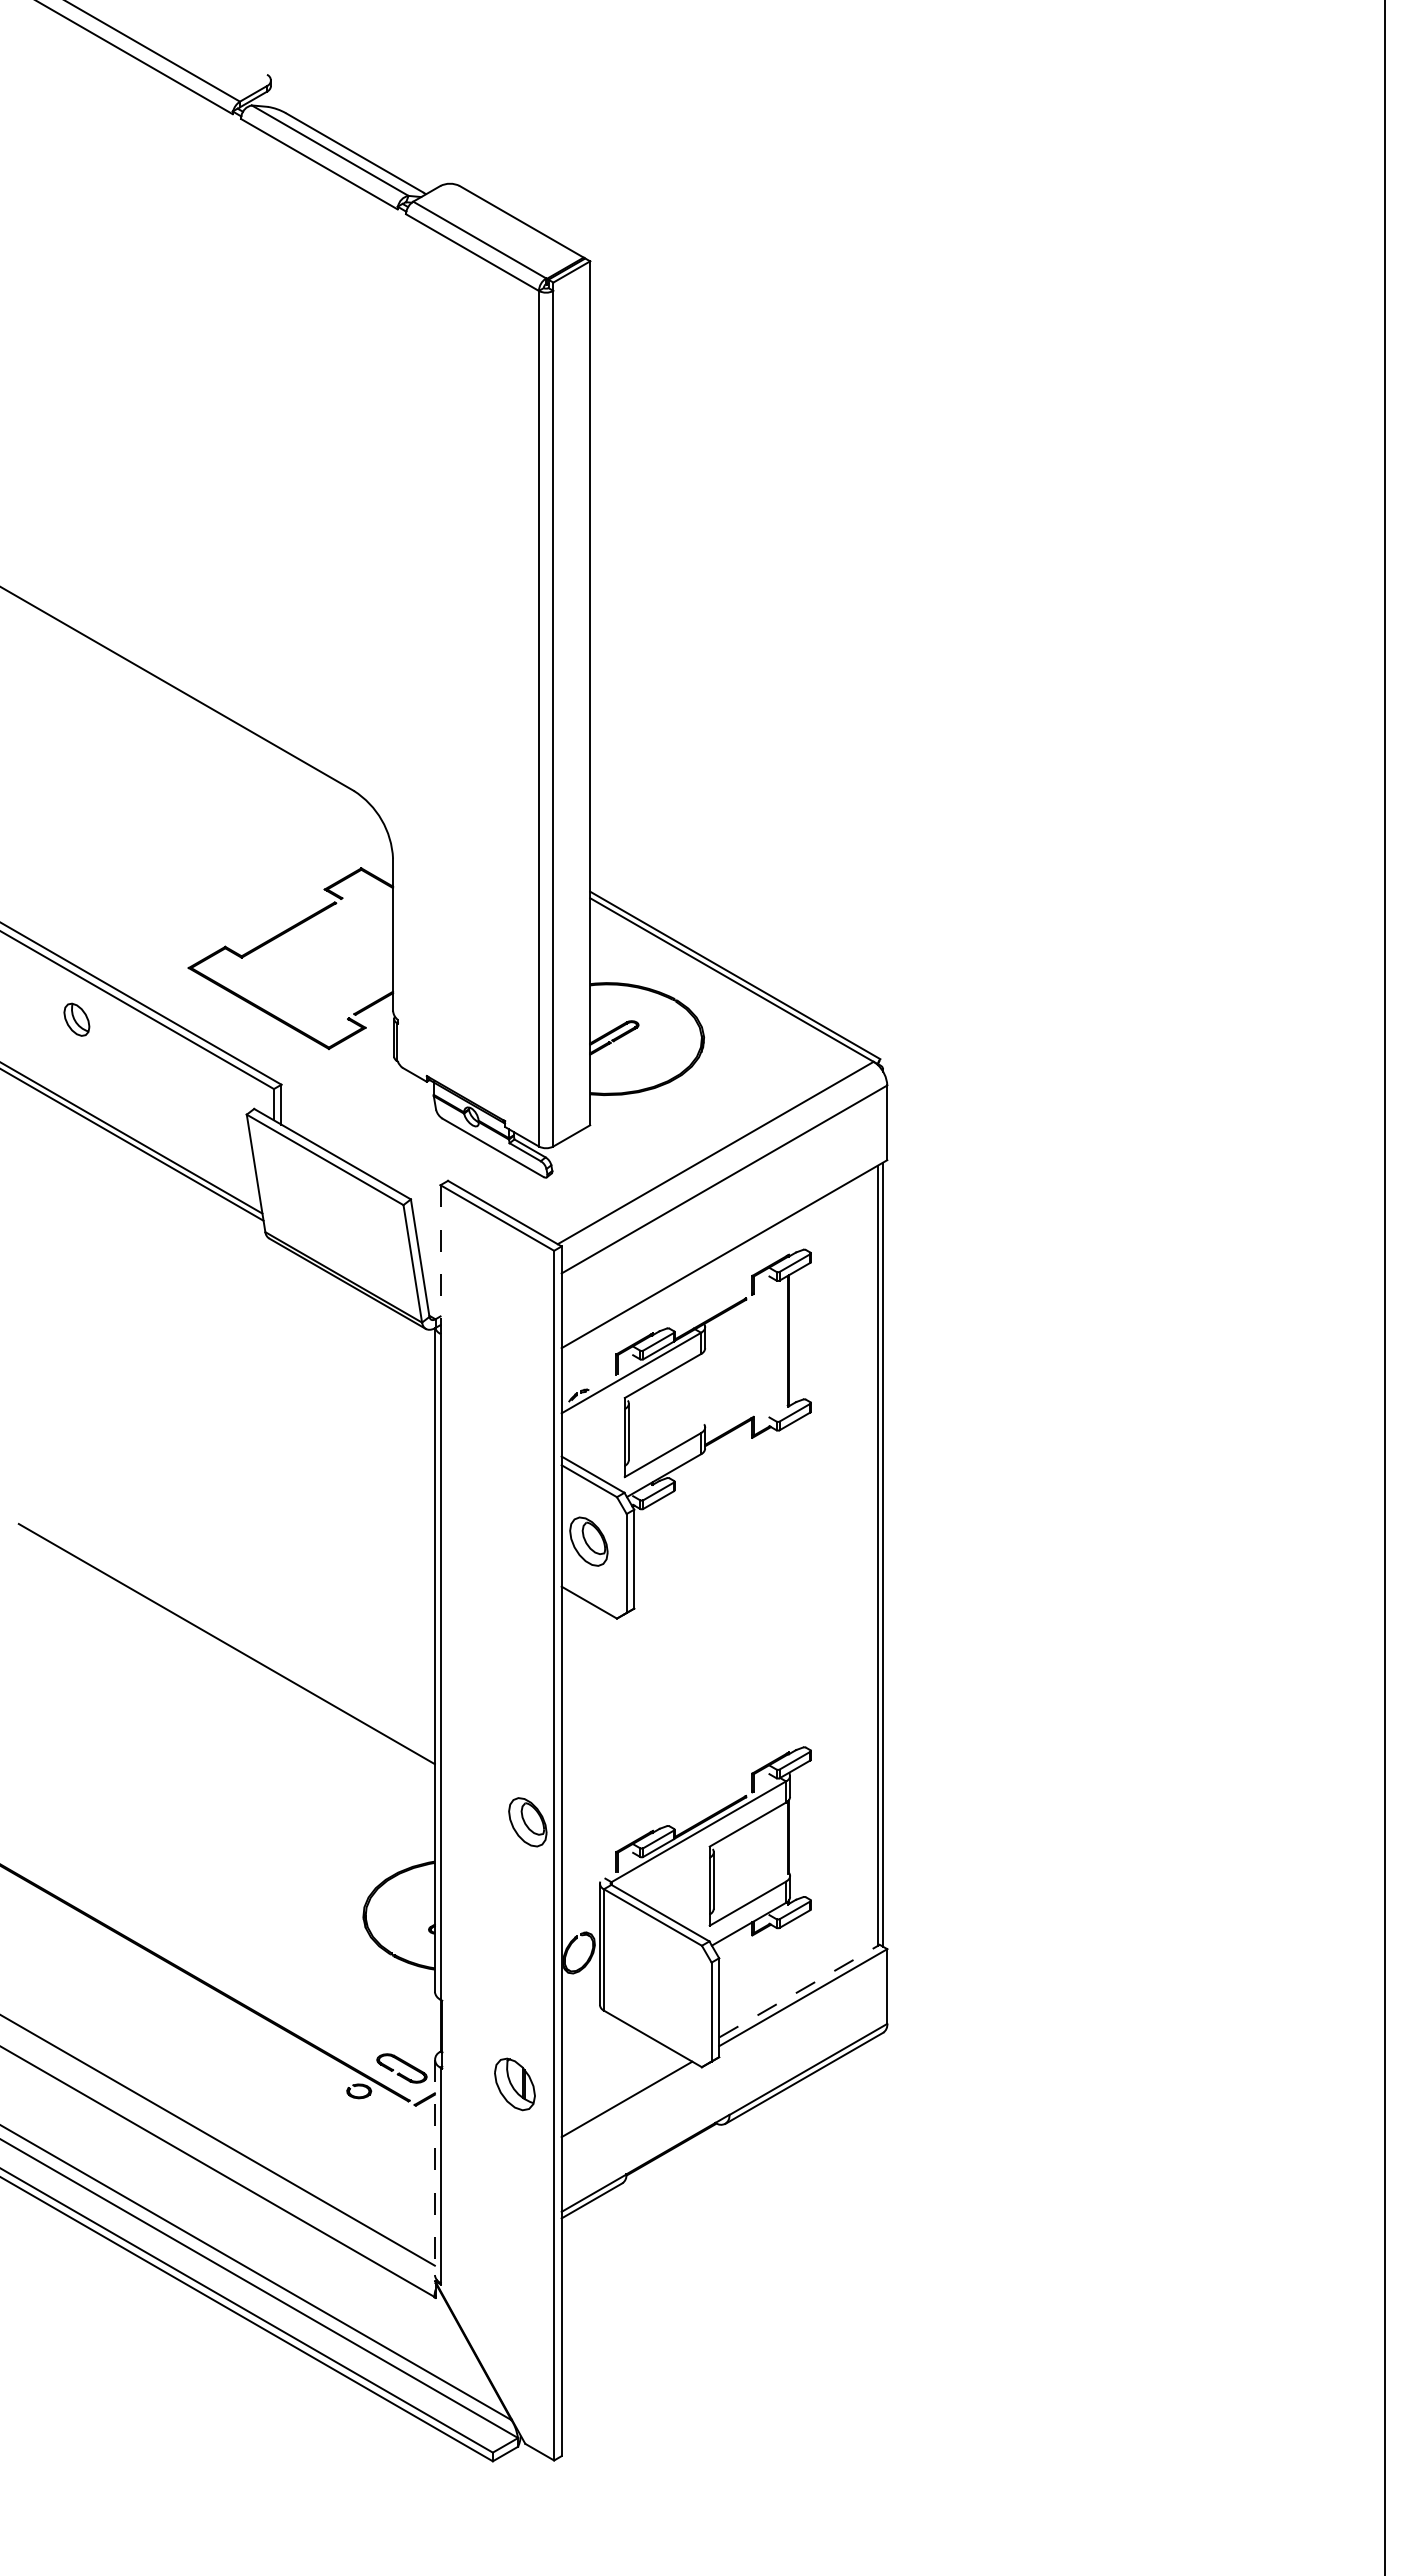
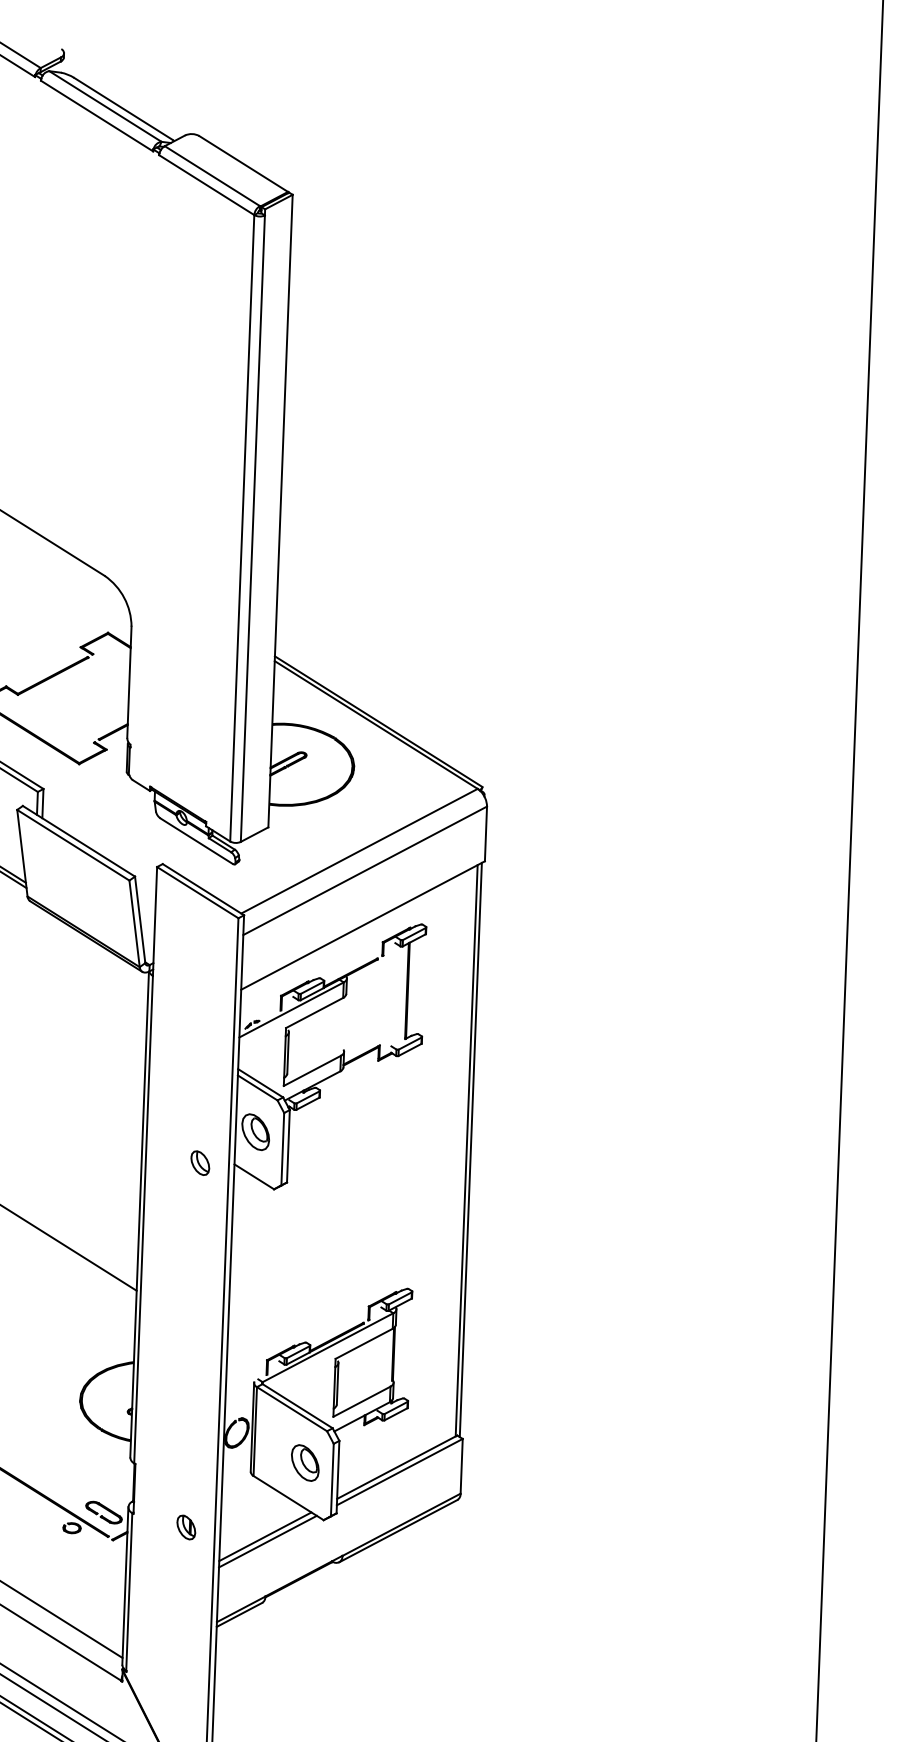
line: (440, 1260) -> (154, 922), dashed -> solid
part: (514, 1586) -> (199, 1162), added
part: (527, 1822) -> (305, 1463), moved
line: (799, 1991) -> (397, 1467), dashed -> solid
part: (514, 2084) -> (185, 1527), size x0.62
line: (622, 2092) -> (264, 1536), added
line: (434, 2167) -> (125, 1586), dashed -> solid

